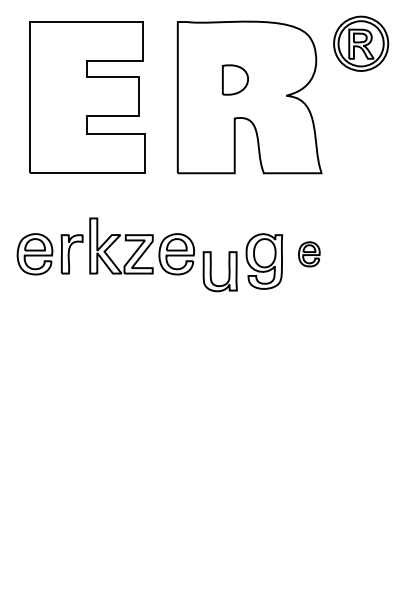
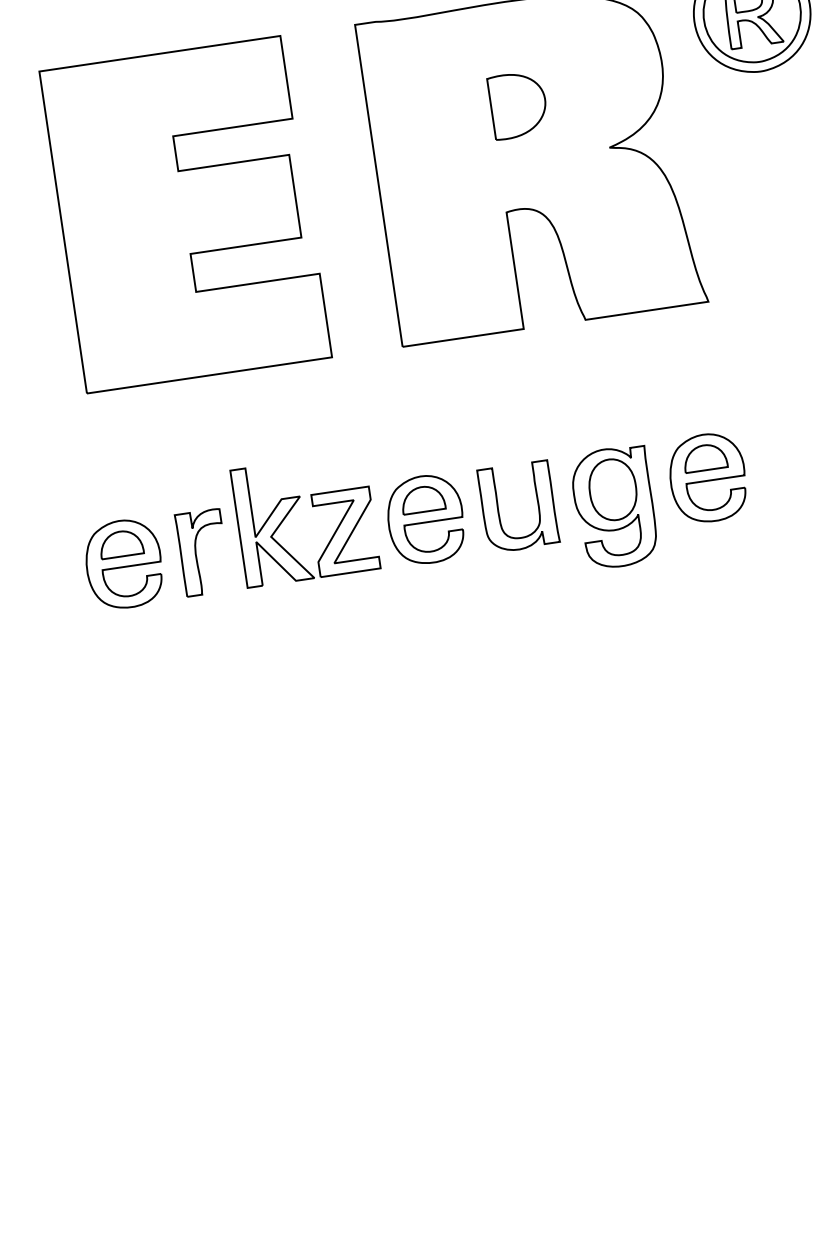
part: (235, 79) -> (518, 104), moved
part: (309, 254) -> (708, 478), size x1.67
part: (211, 271) -> (499, 509), moved

